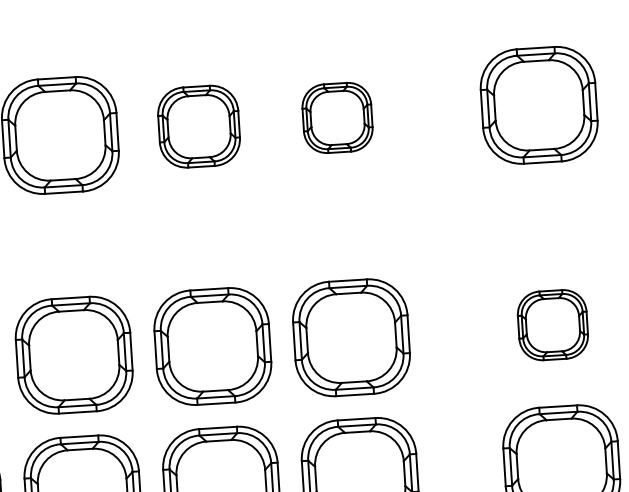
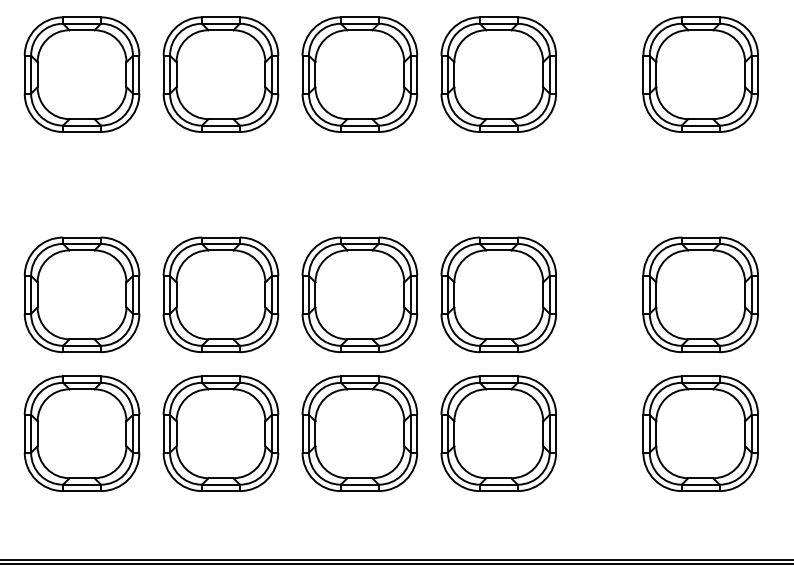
part: (337, 117) -> (498, 74), size x1.67
part: (198, 126) -> (359, 74), size x1.43
part: (552, 324) -> (700, 294), size x1.67

